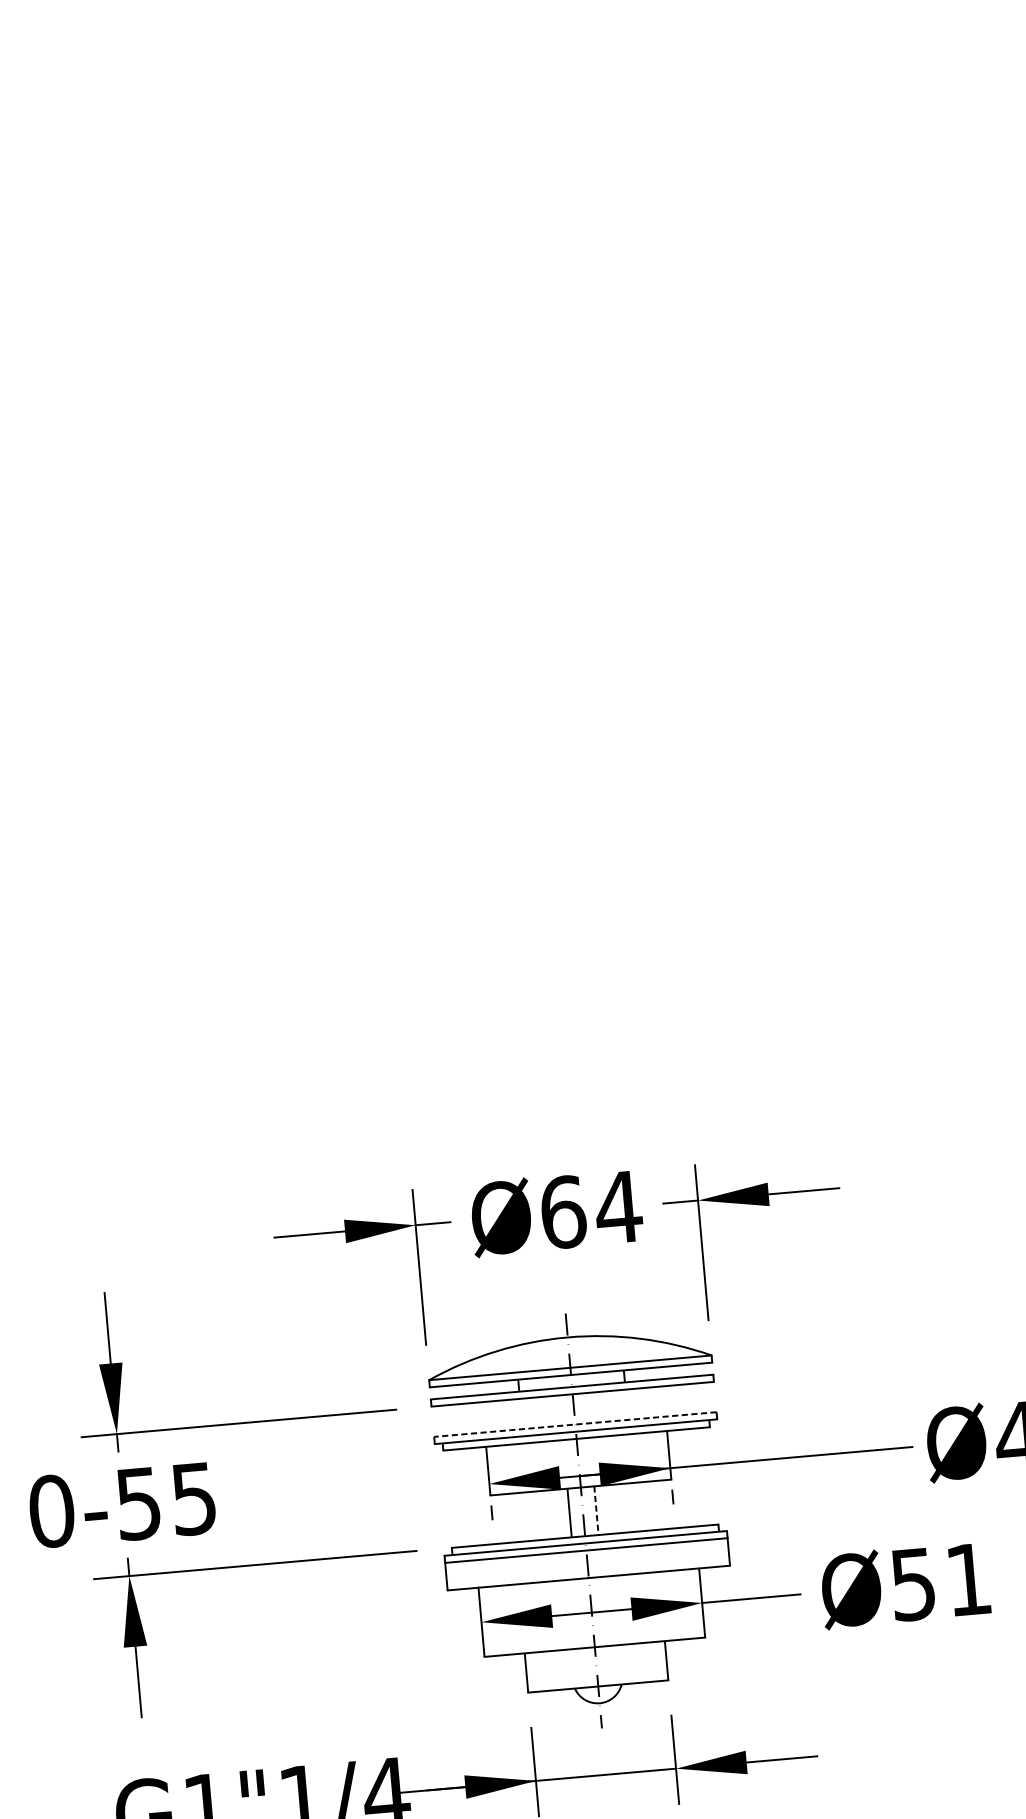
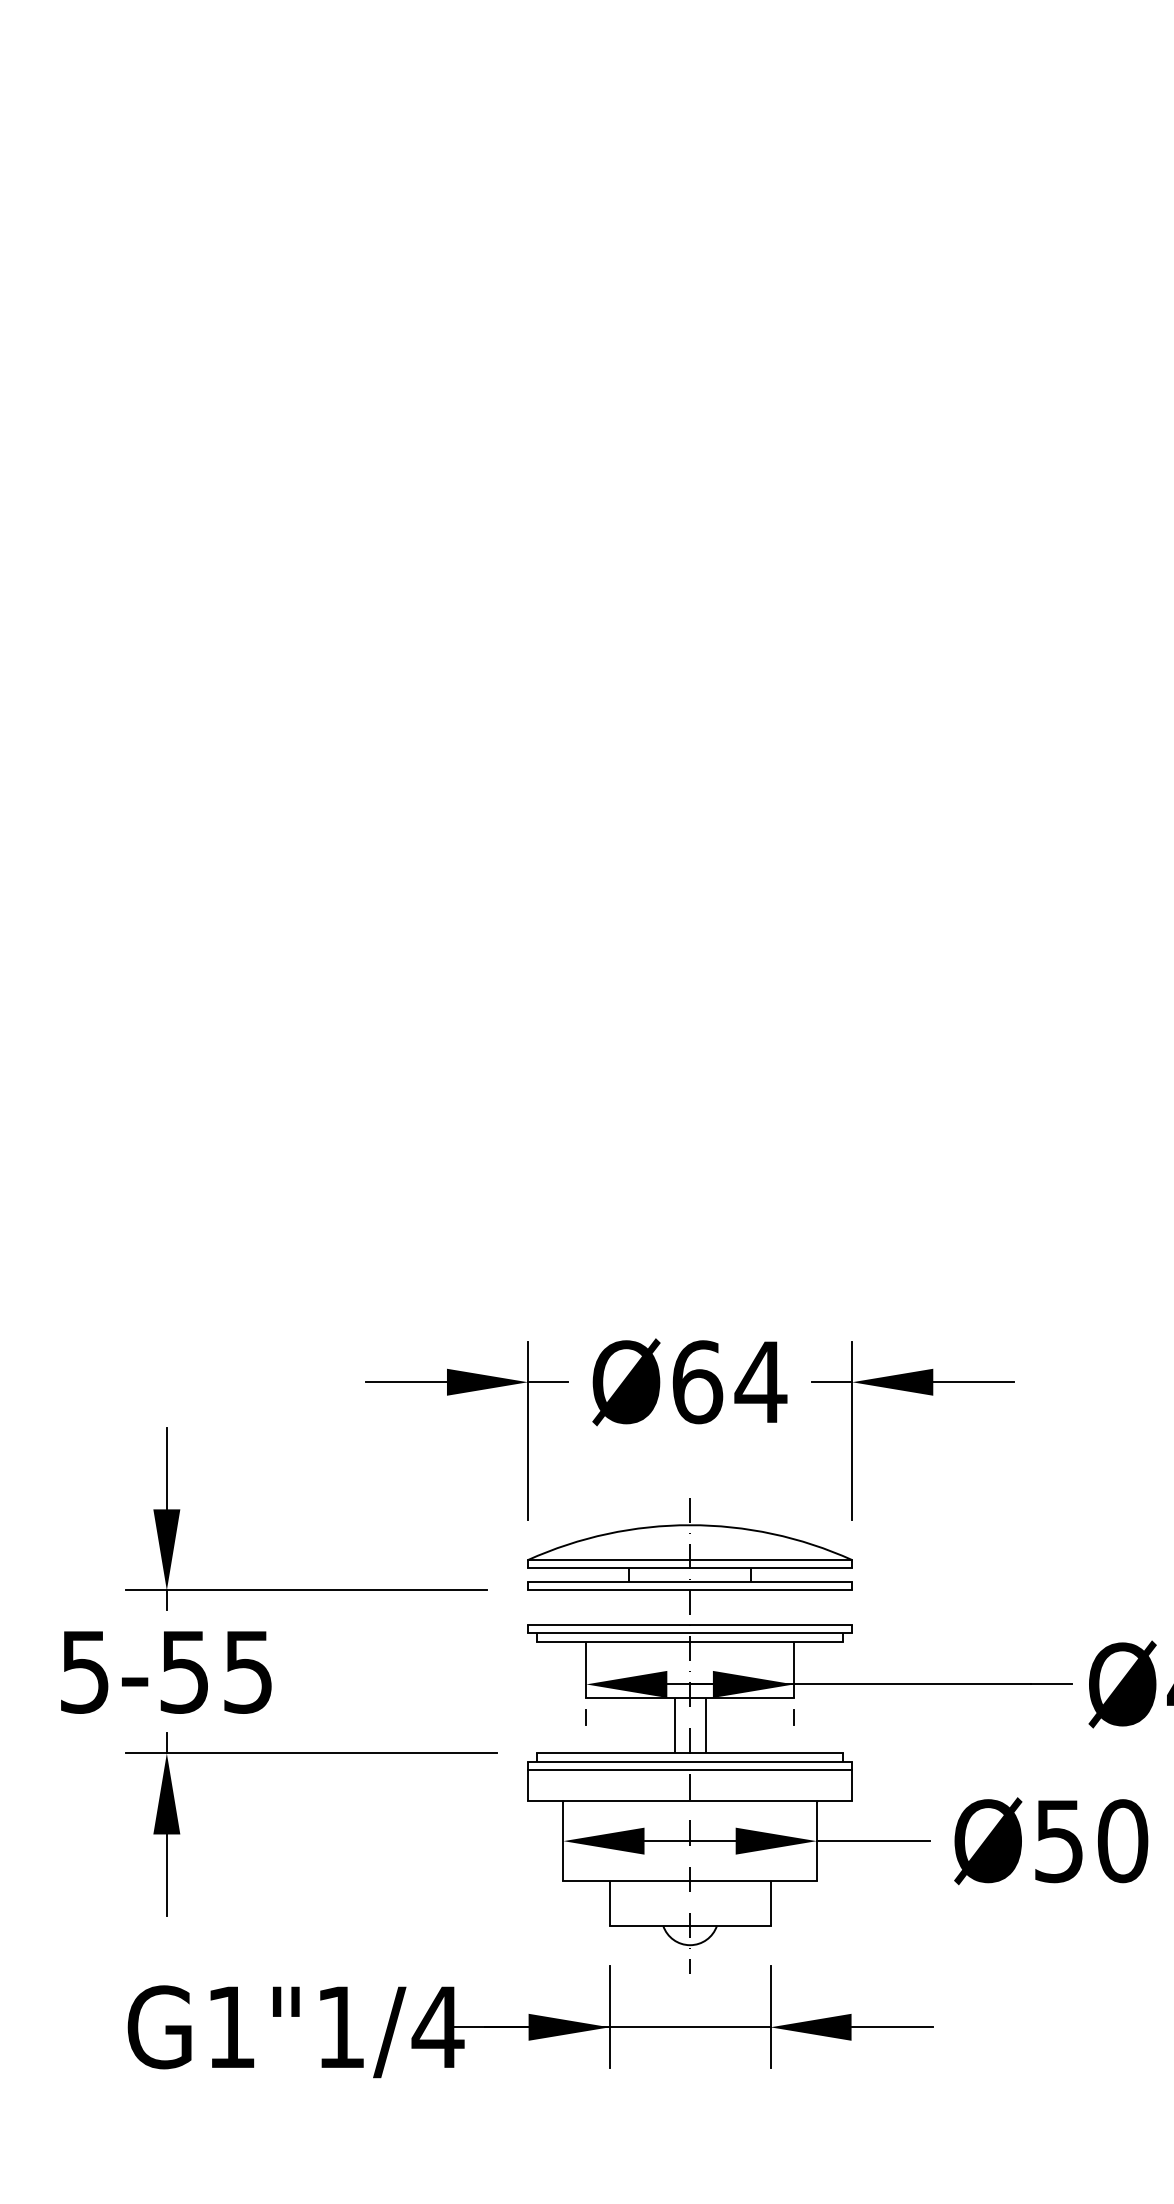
line: (574, 1424) -> (689, 1625), dashed -> solid
text: (52, 1510) -> (85, 1671), 0-55 -> 5-55
line: (596, 1510) -> (705, 1725), dashed -> solid
text: (968, 1579) -> (1122, 1841), Ø51 -> Ø50

